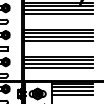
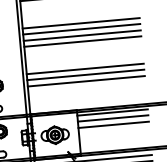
line: (58, 67) -> (86, 87), removed
line: (72, 94) -> (114, 130), removed

